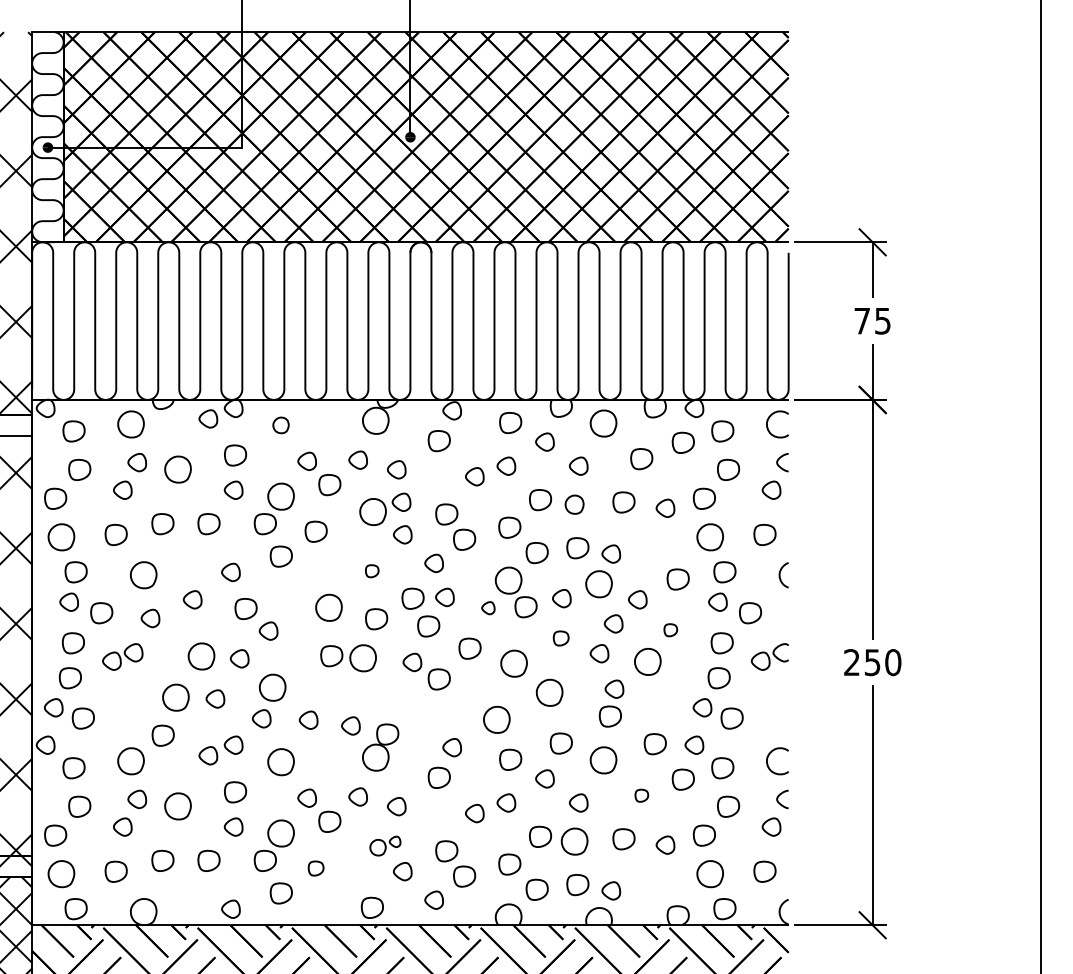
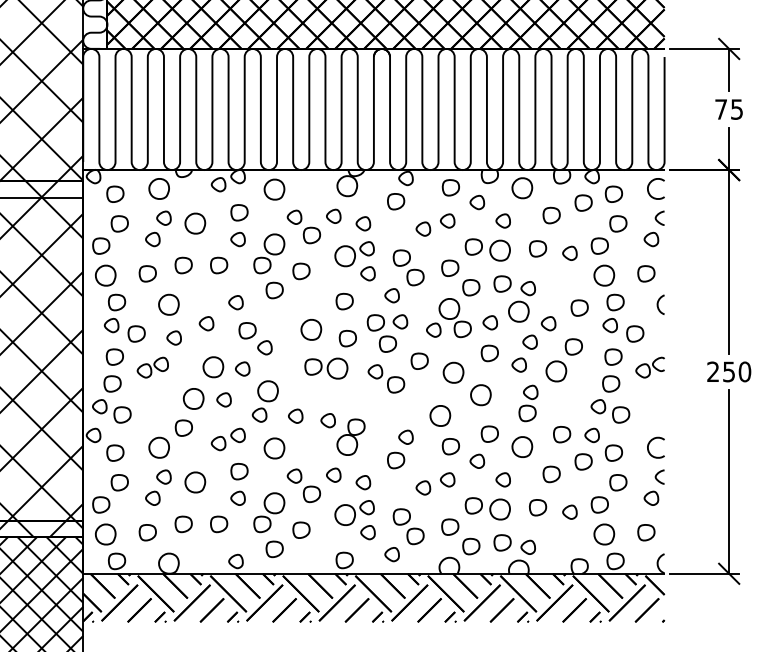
part: (280, 425) -> (274, 189), size x1.67
part: (574, 504) -> (500, 250), size x1.43
part: (371, 571) -> (343, 301), size x1.67
part: (488, 607) -> (433, 329), size x1.43
part: (670, 630) -> (573, 347), size x1.67
part: (560, 638) -> (489, 353), size x1.43
part: (641, 795) -> (551, 474), size x1.67
part: (385, 845) -> (354, 512), size x1.67
part: (315, 868) -> (300, 530), size x1.43

